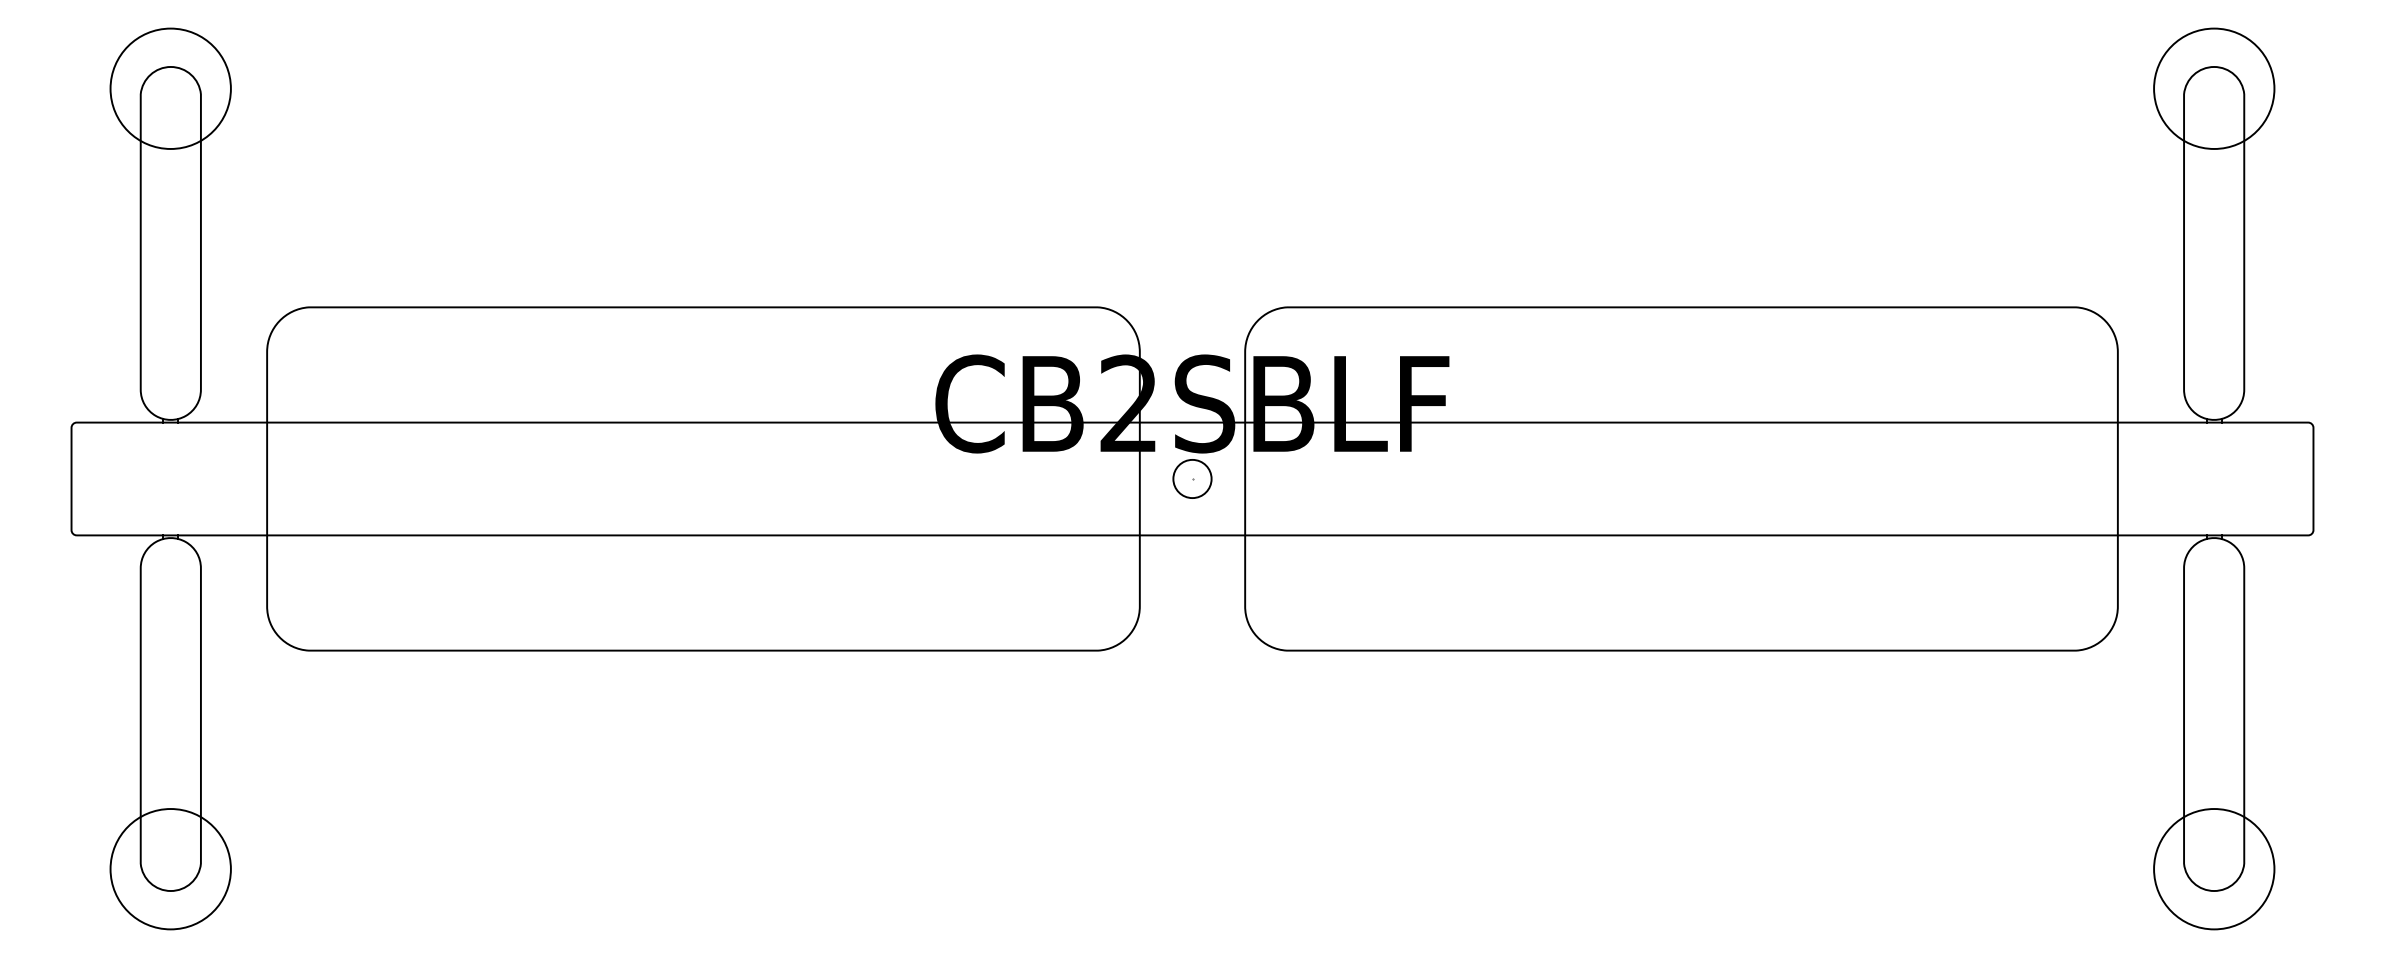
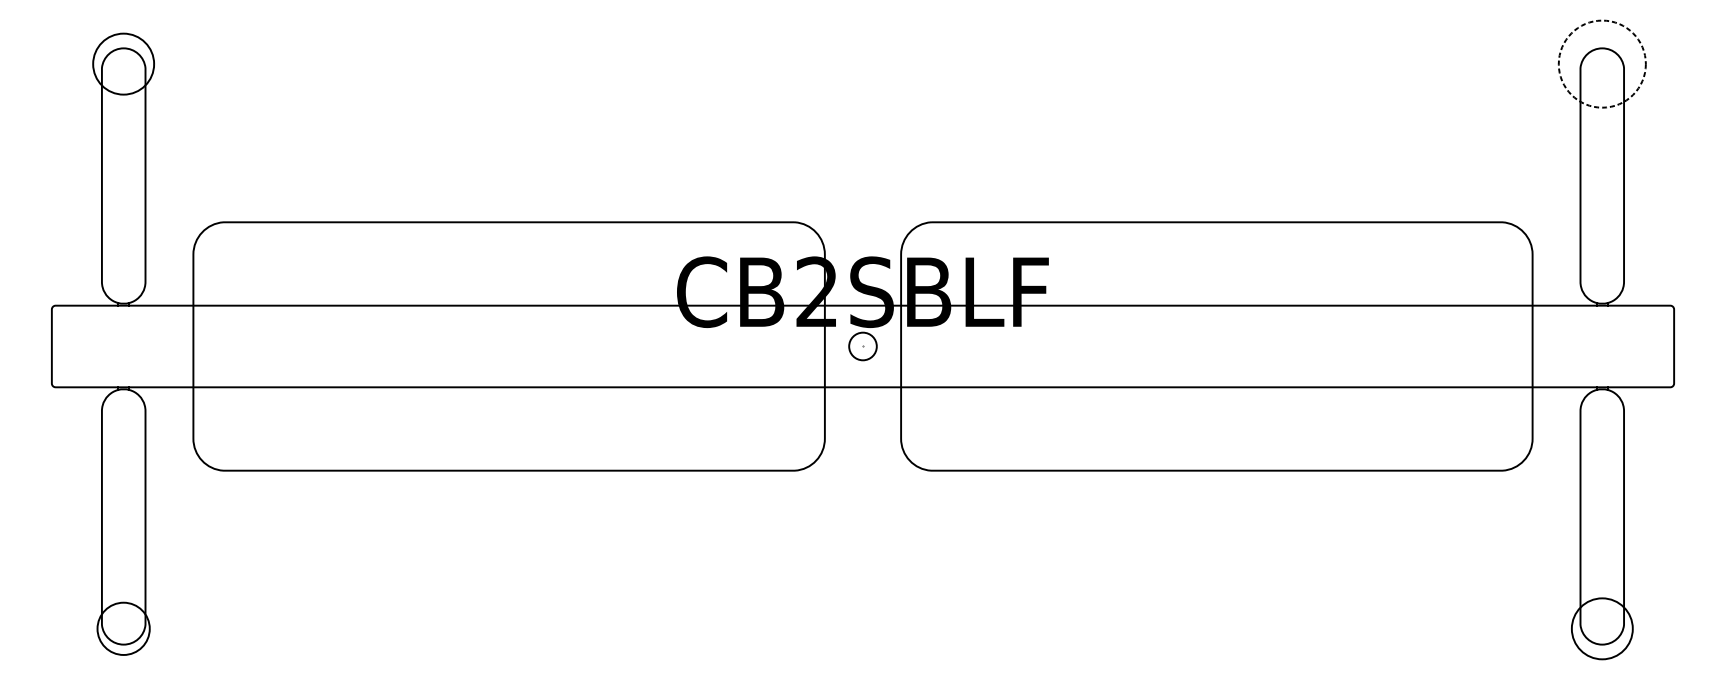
circle: (170, 88) -> (123, 63), size x0.7
circle: (2214, 88) -> (1602, 63), solid -> dashed
circle: (170, 869) -> (123, 629), size x0.6
circle: (2214, 869) -> (1602, 629), size x0.7

